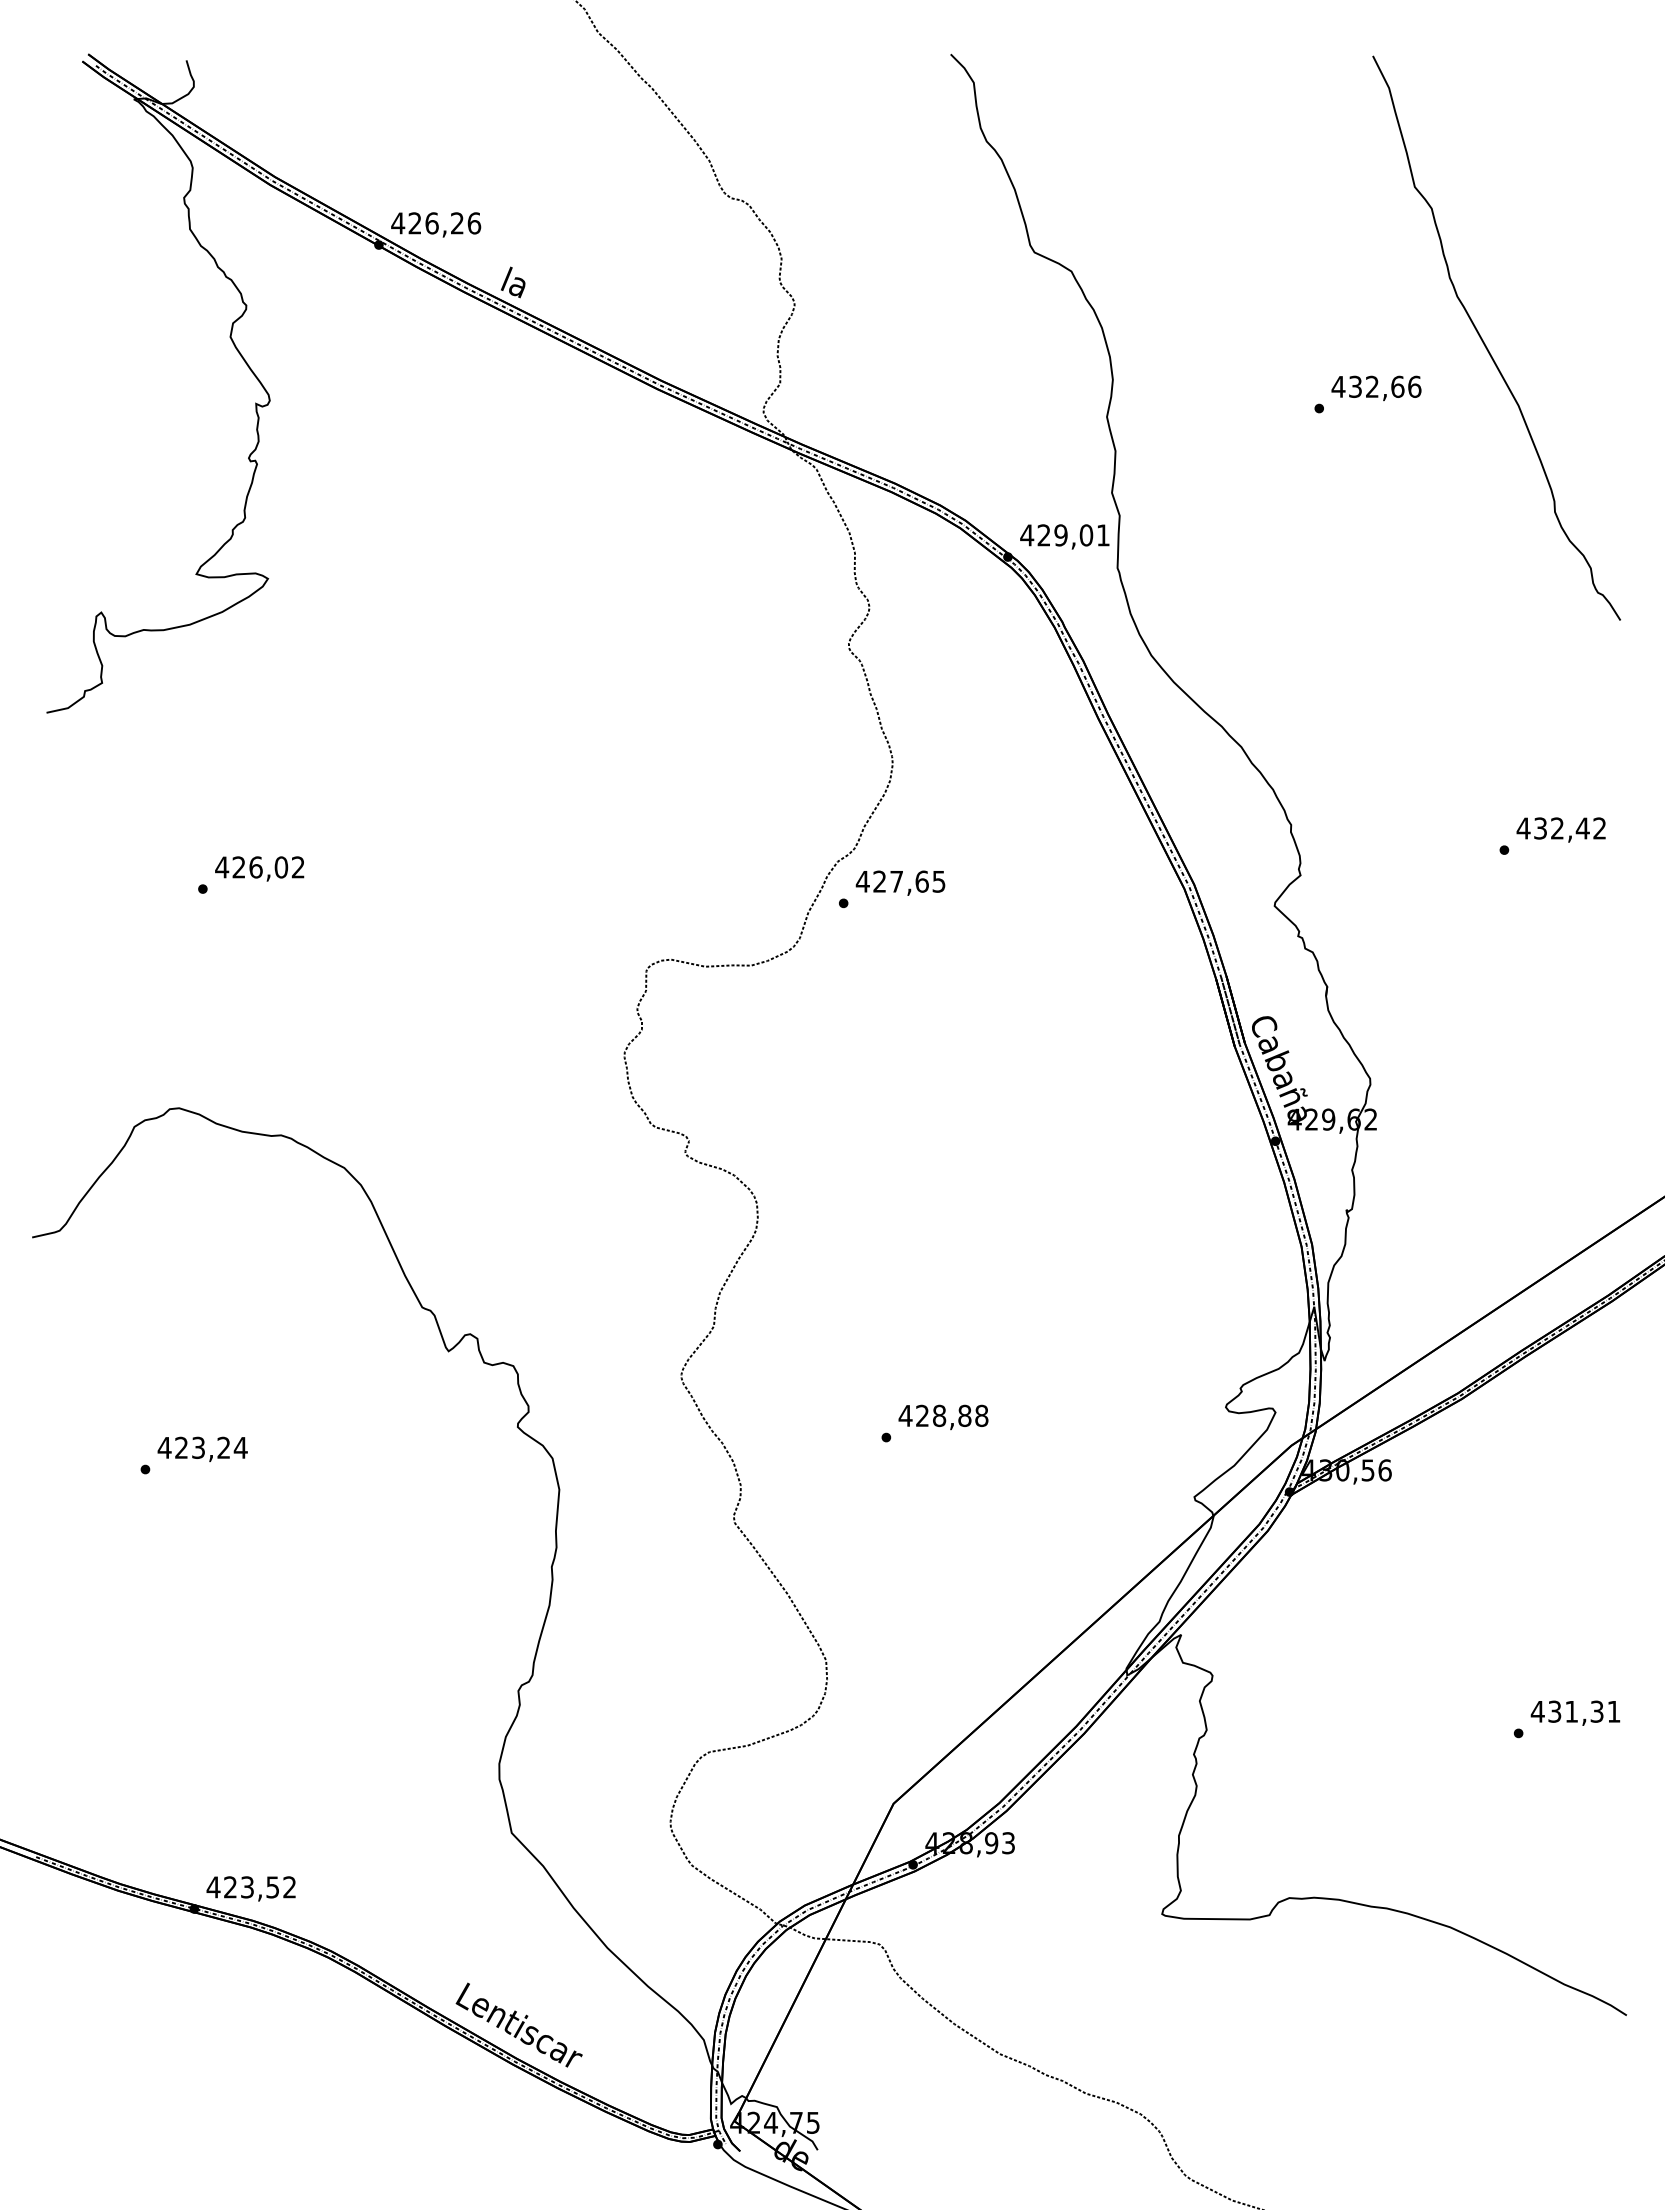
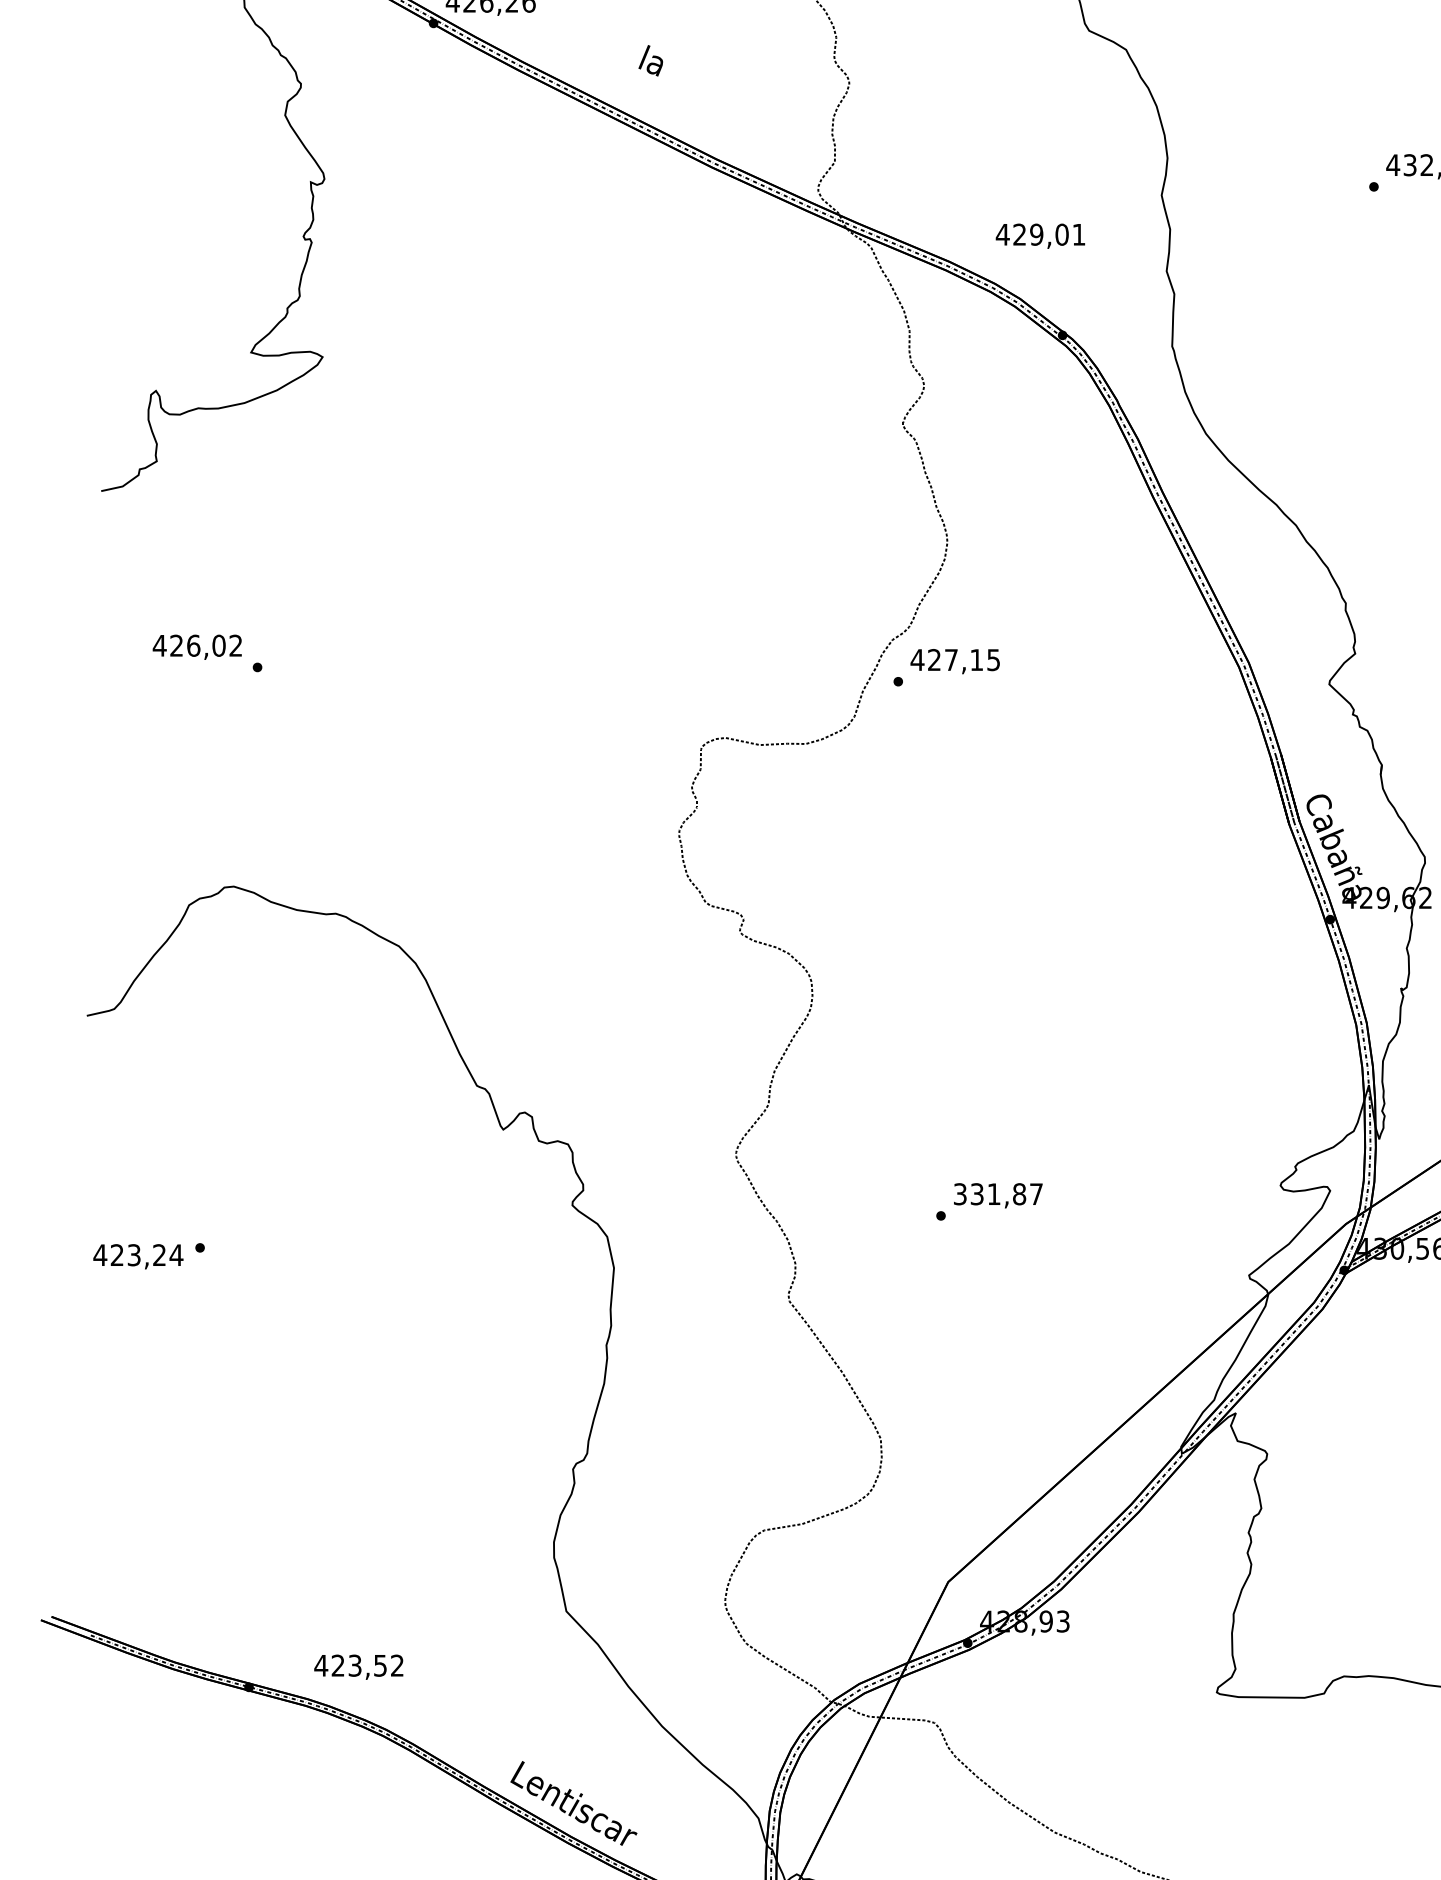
text: (513, 282) -> (651, 60), moved
text: (1064, 536) -> (1040, 235), moved
text: (259, 868) -> (197, 646), moved
text: (921, 881) -> (976, 659), 427,65 -> 427,15
text: (943, 1415) -> (998, 1193), 428,88 -> 331,87
text: (202, 1448) -> (138, 1255), moved
text: (250, 1888) -> (358, 1666), moved

